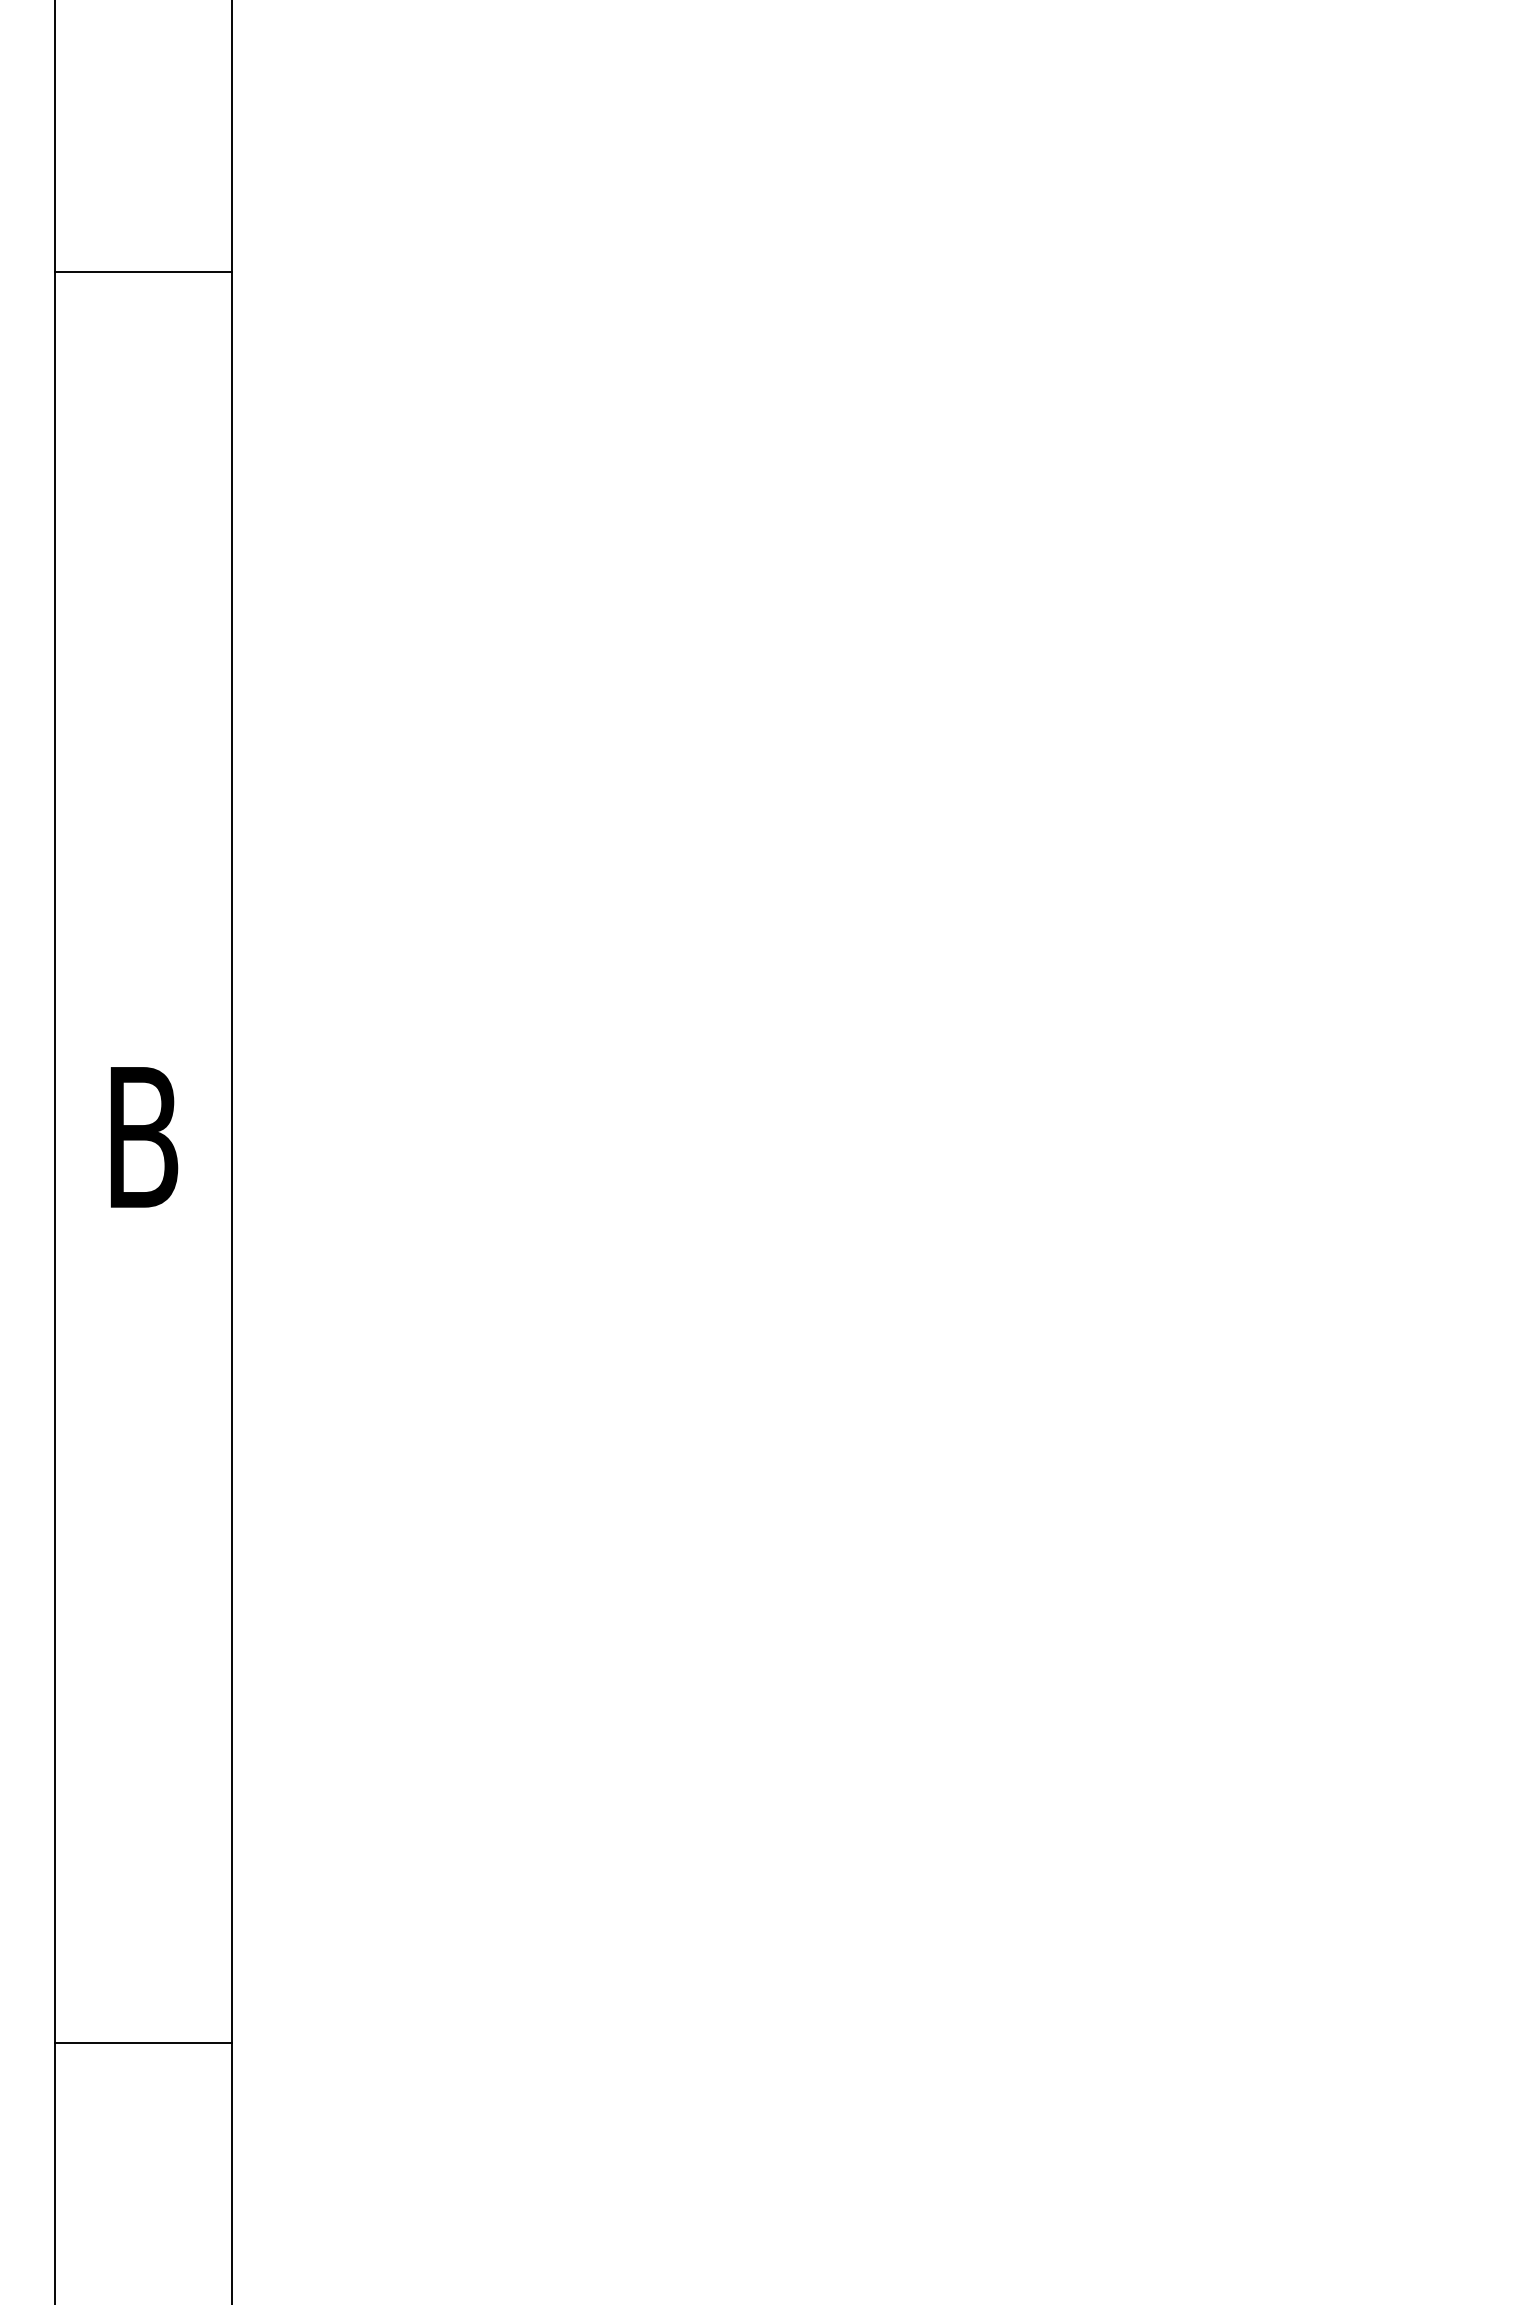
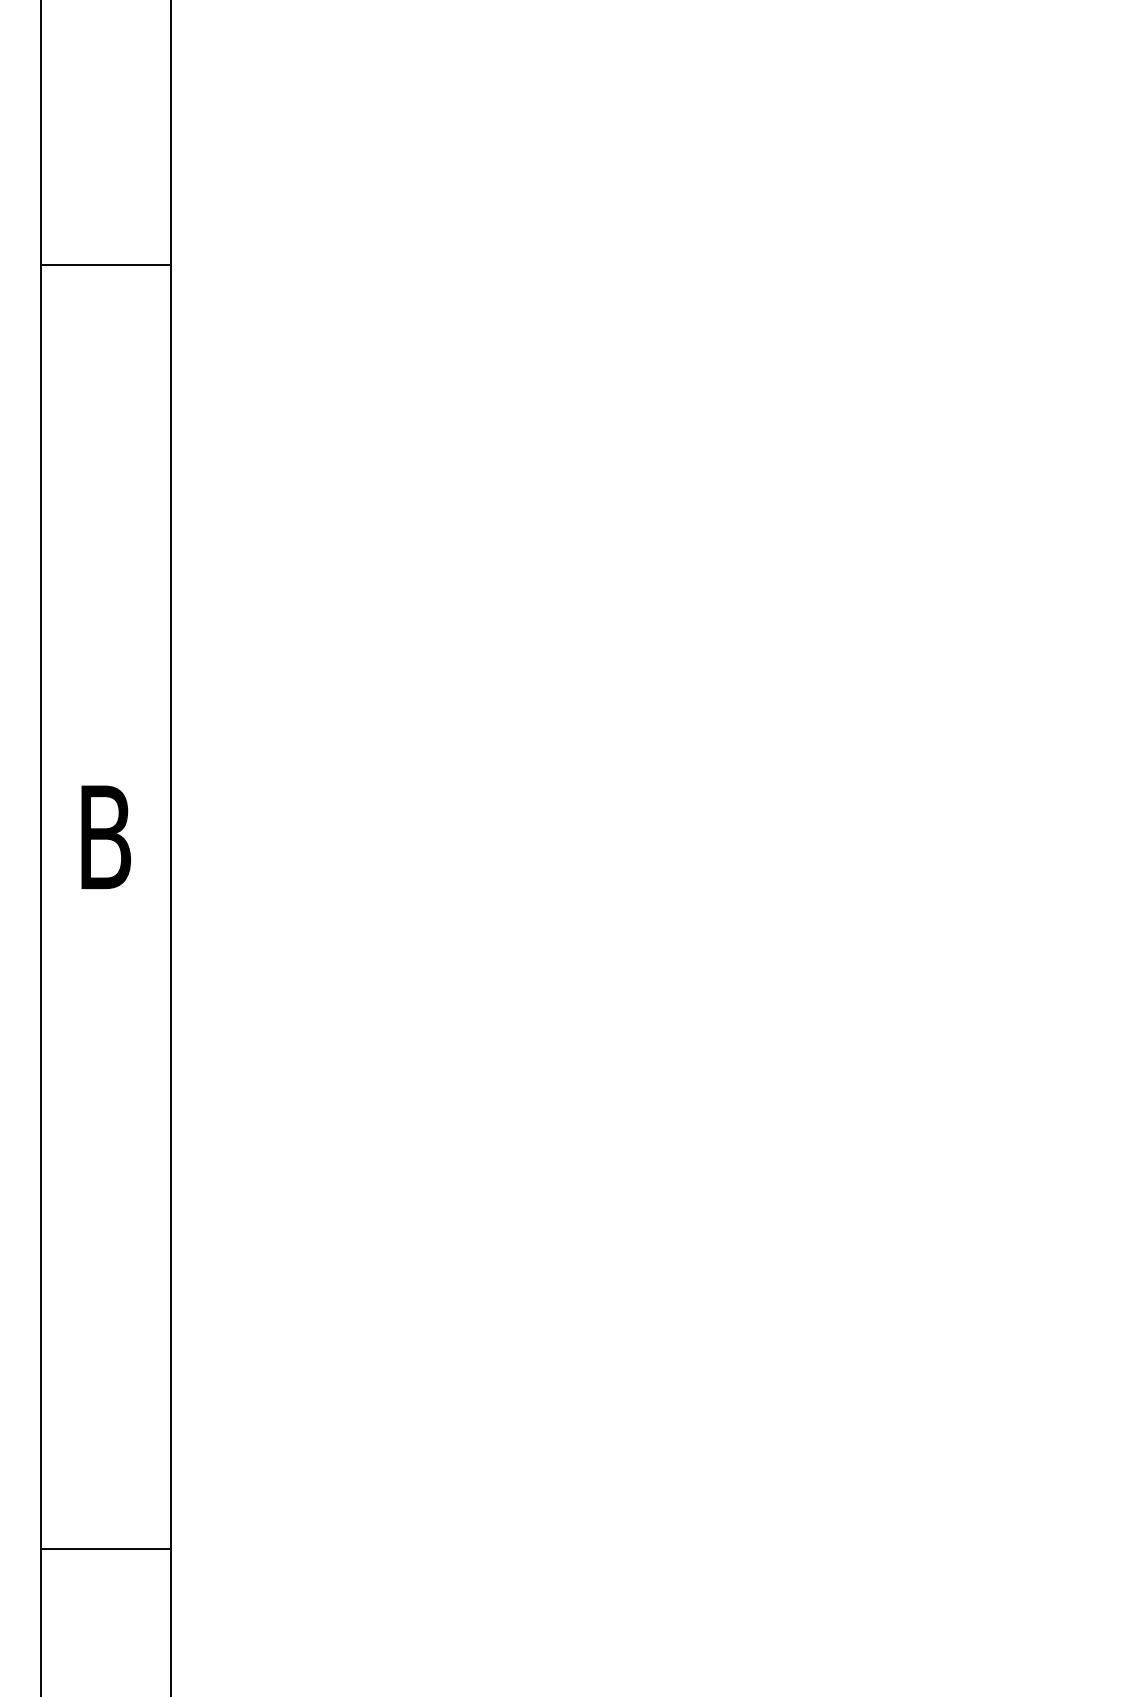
line: (143, 272) -> (105, 264), moved
line: (143, 2043) -> (105, 1549), moved

